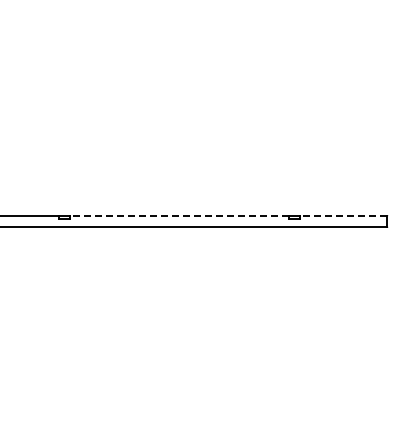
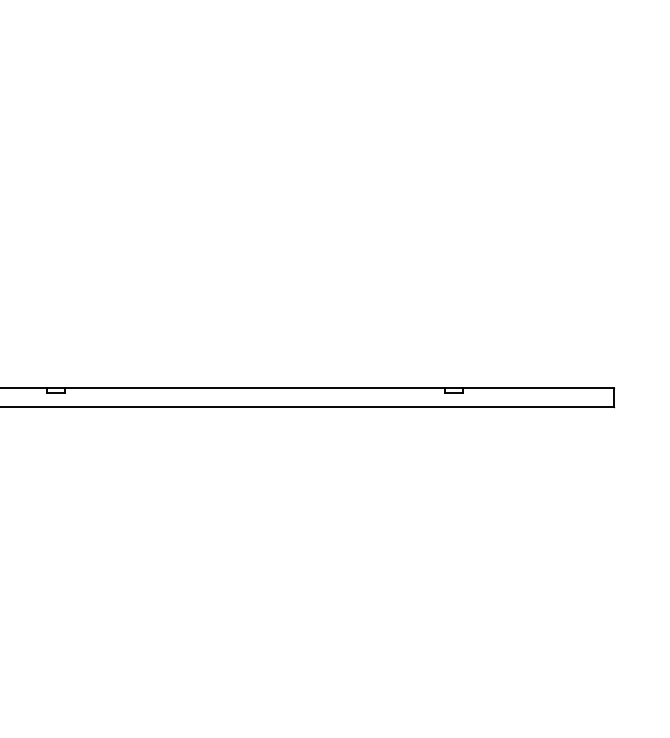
line: (179, 216) -> (254, 389), dashed -> solid
line: (343, 216) -> (538, 389), dashed -> solid

